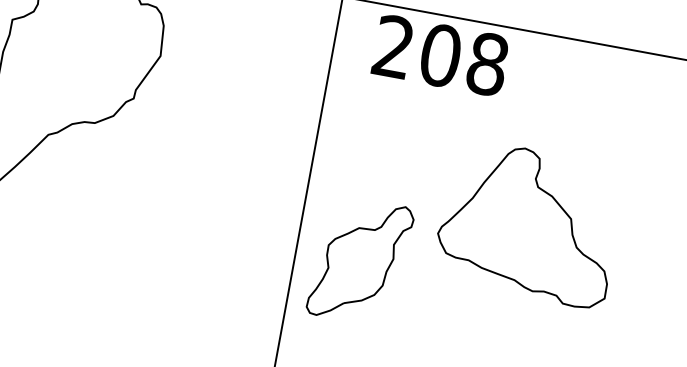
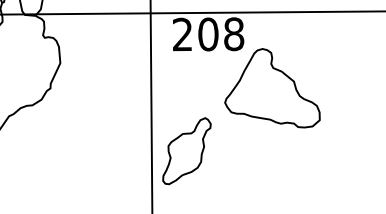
part: (529, 224) -> (272, 88), moved

